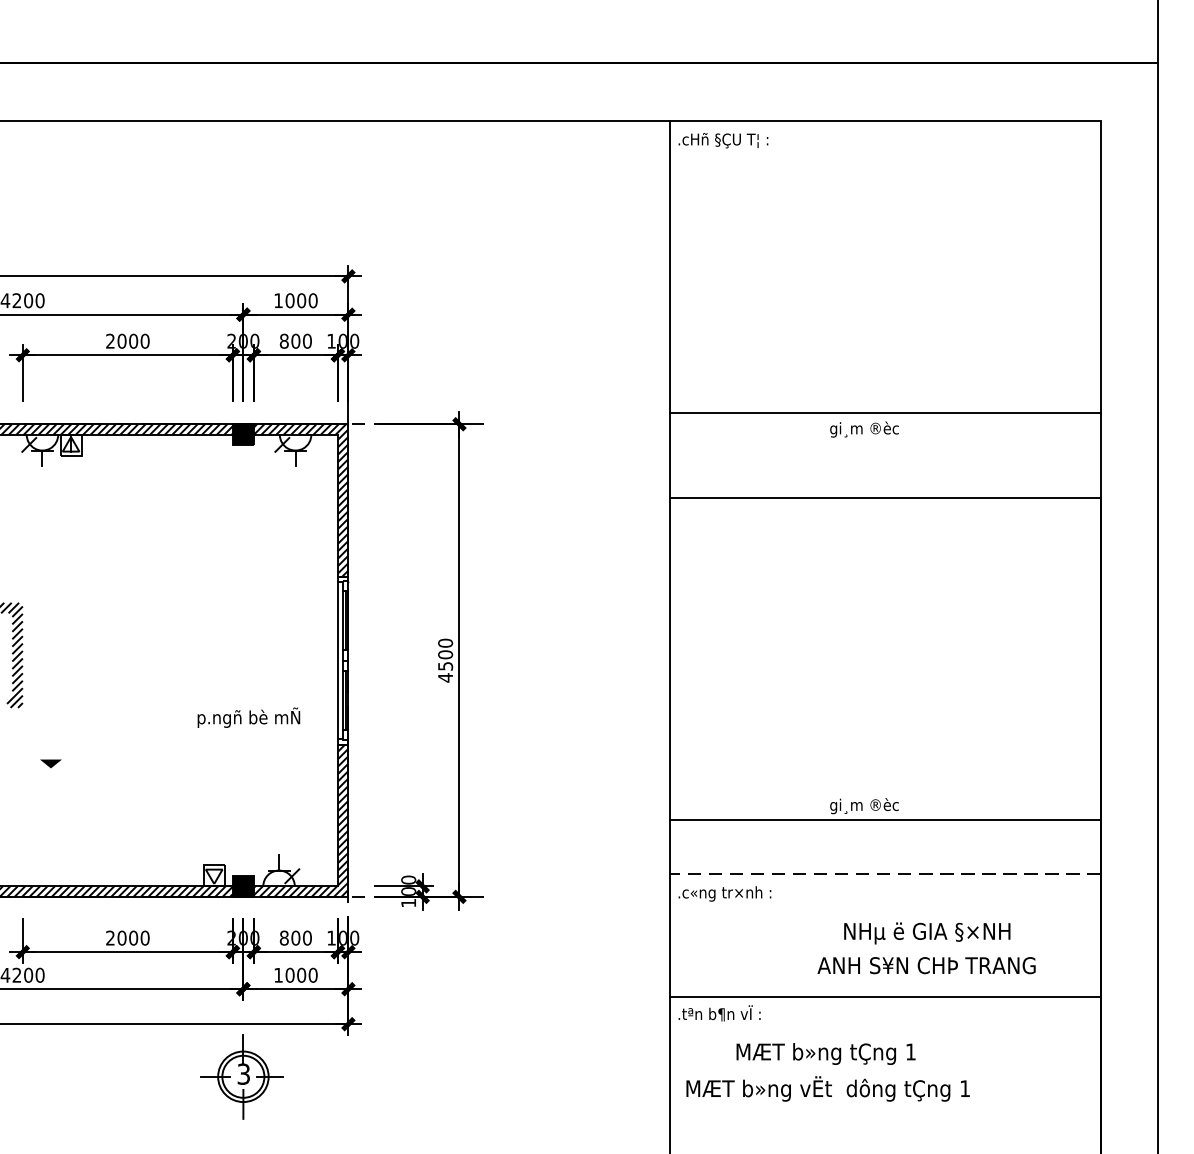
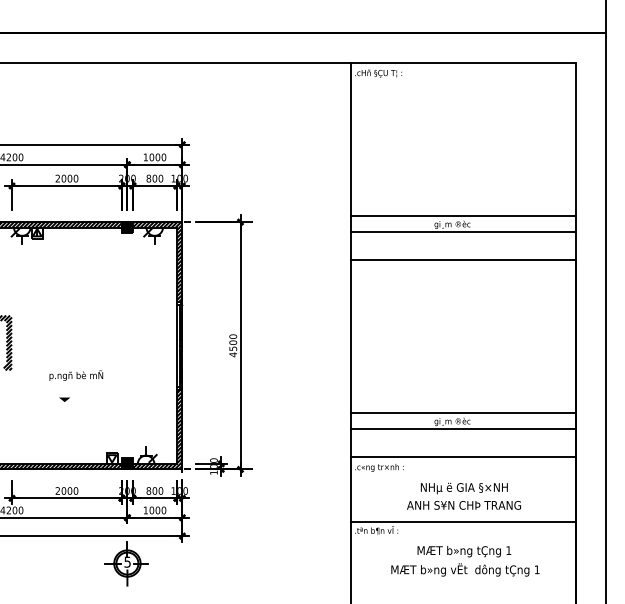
line: (885, 444) -> (463, 232), added
text: (249, 717) -> (76, 375), moved
line: (50, 763) -> (64, 399), moved
line: (885, 790) -> (463, 413), added
line: (885, 874) -> (463, 457), dashed -> solid
text: (925, 946) -> (463, 495), moved
text: (243, 1072) -> (127, 561), 3 -> 5
text: (828, 1072) -> (465, 561), moved

